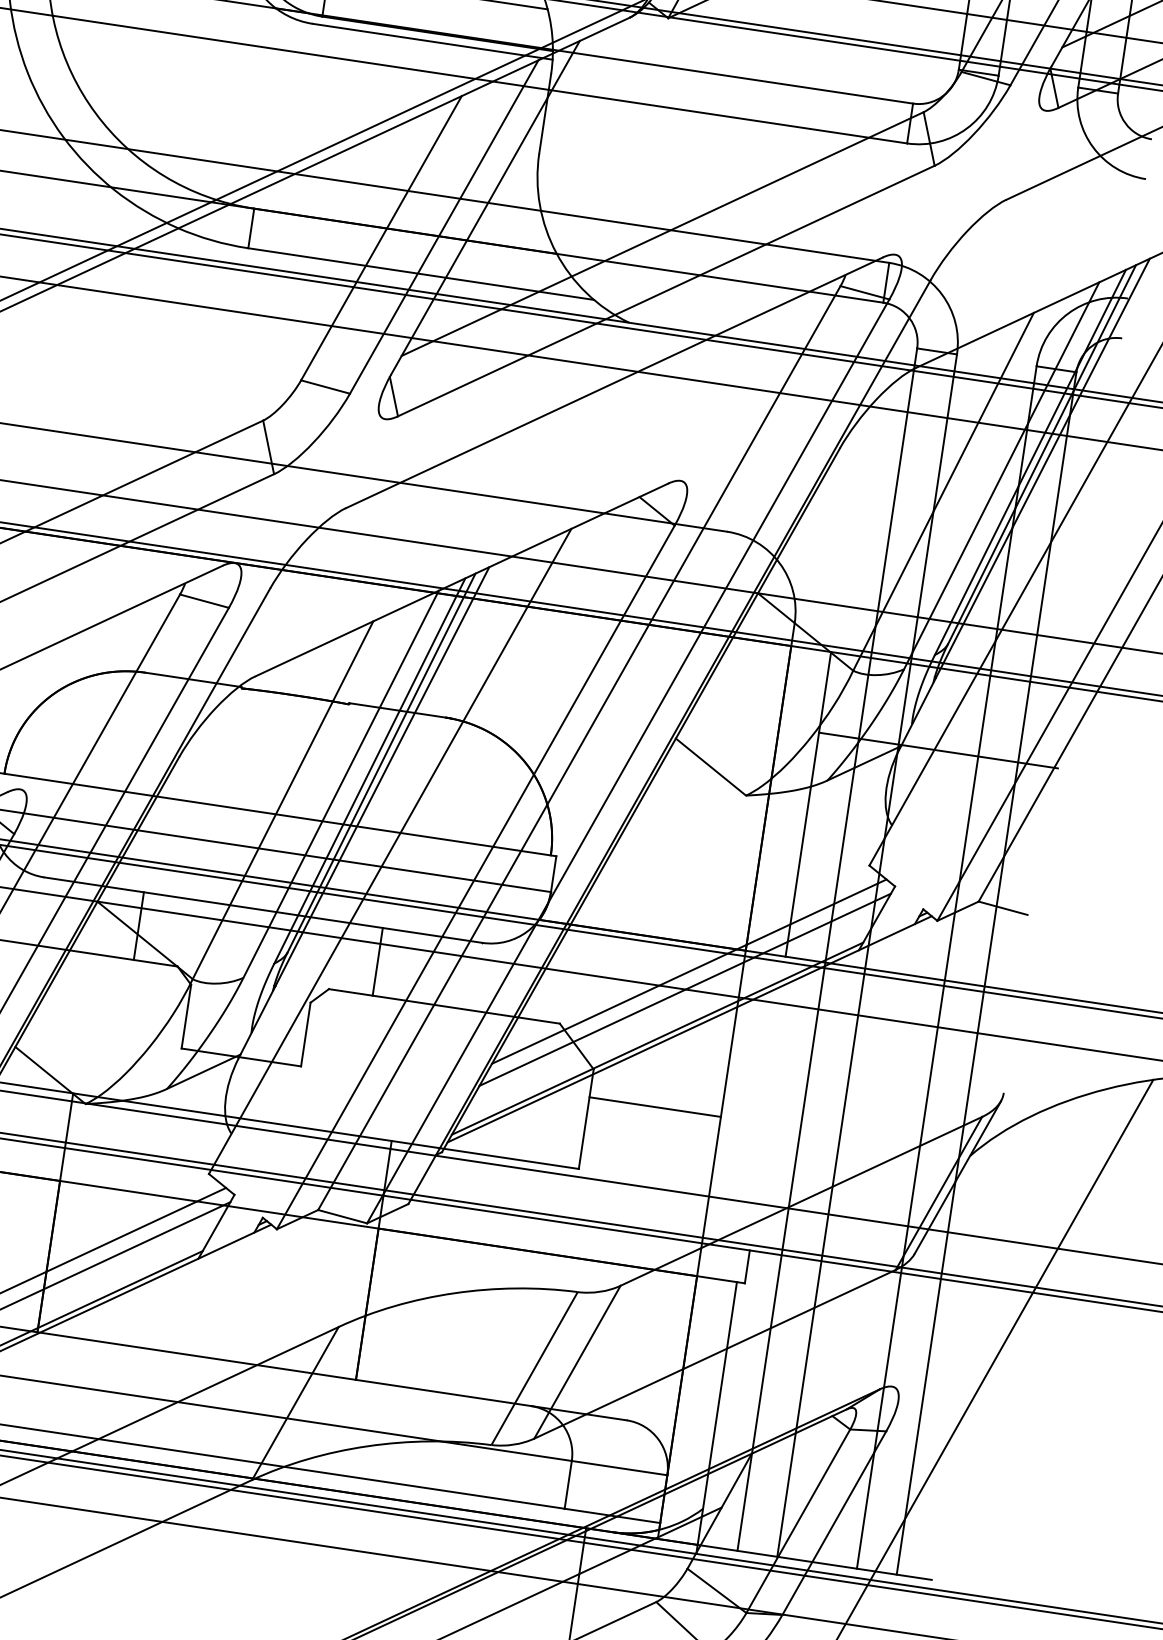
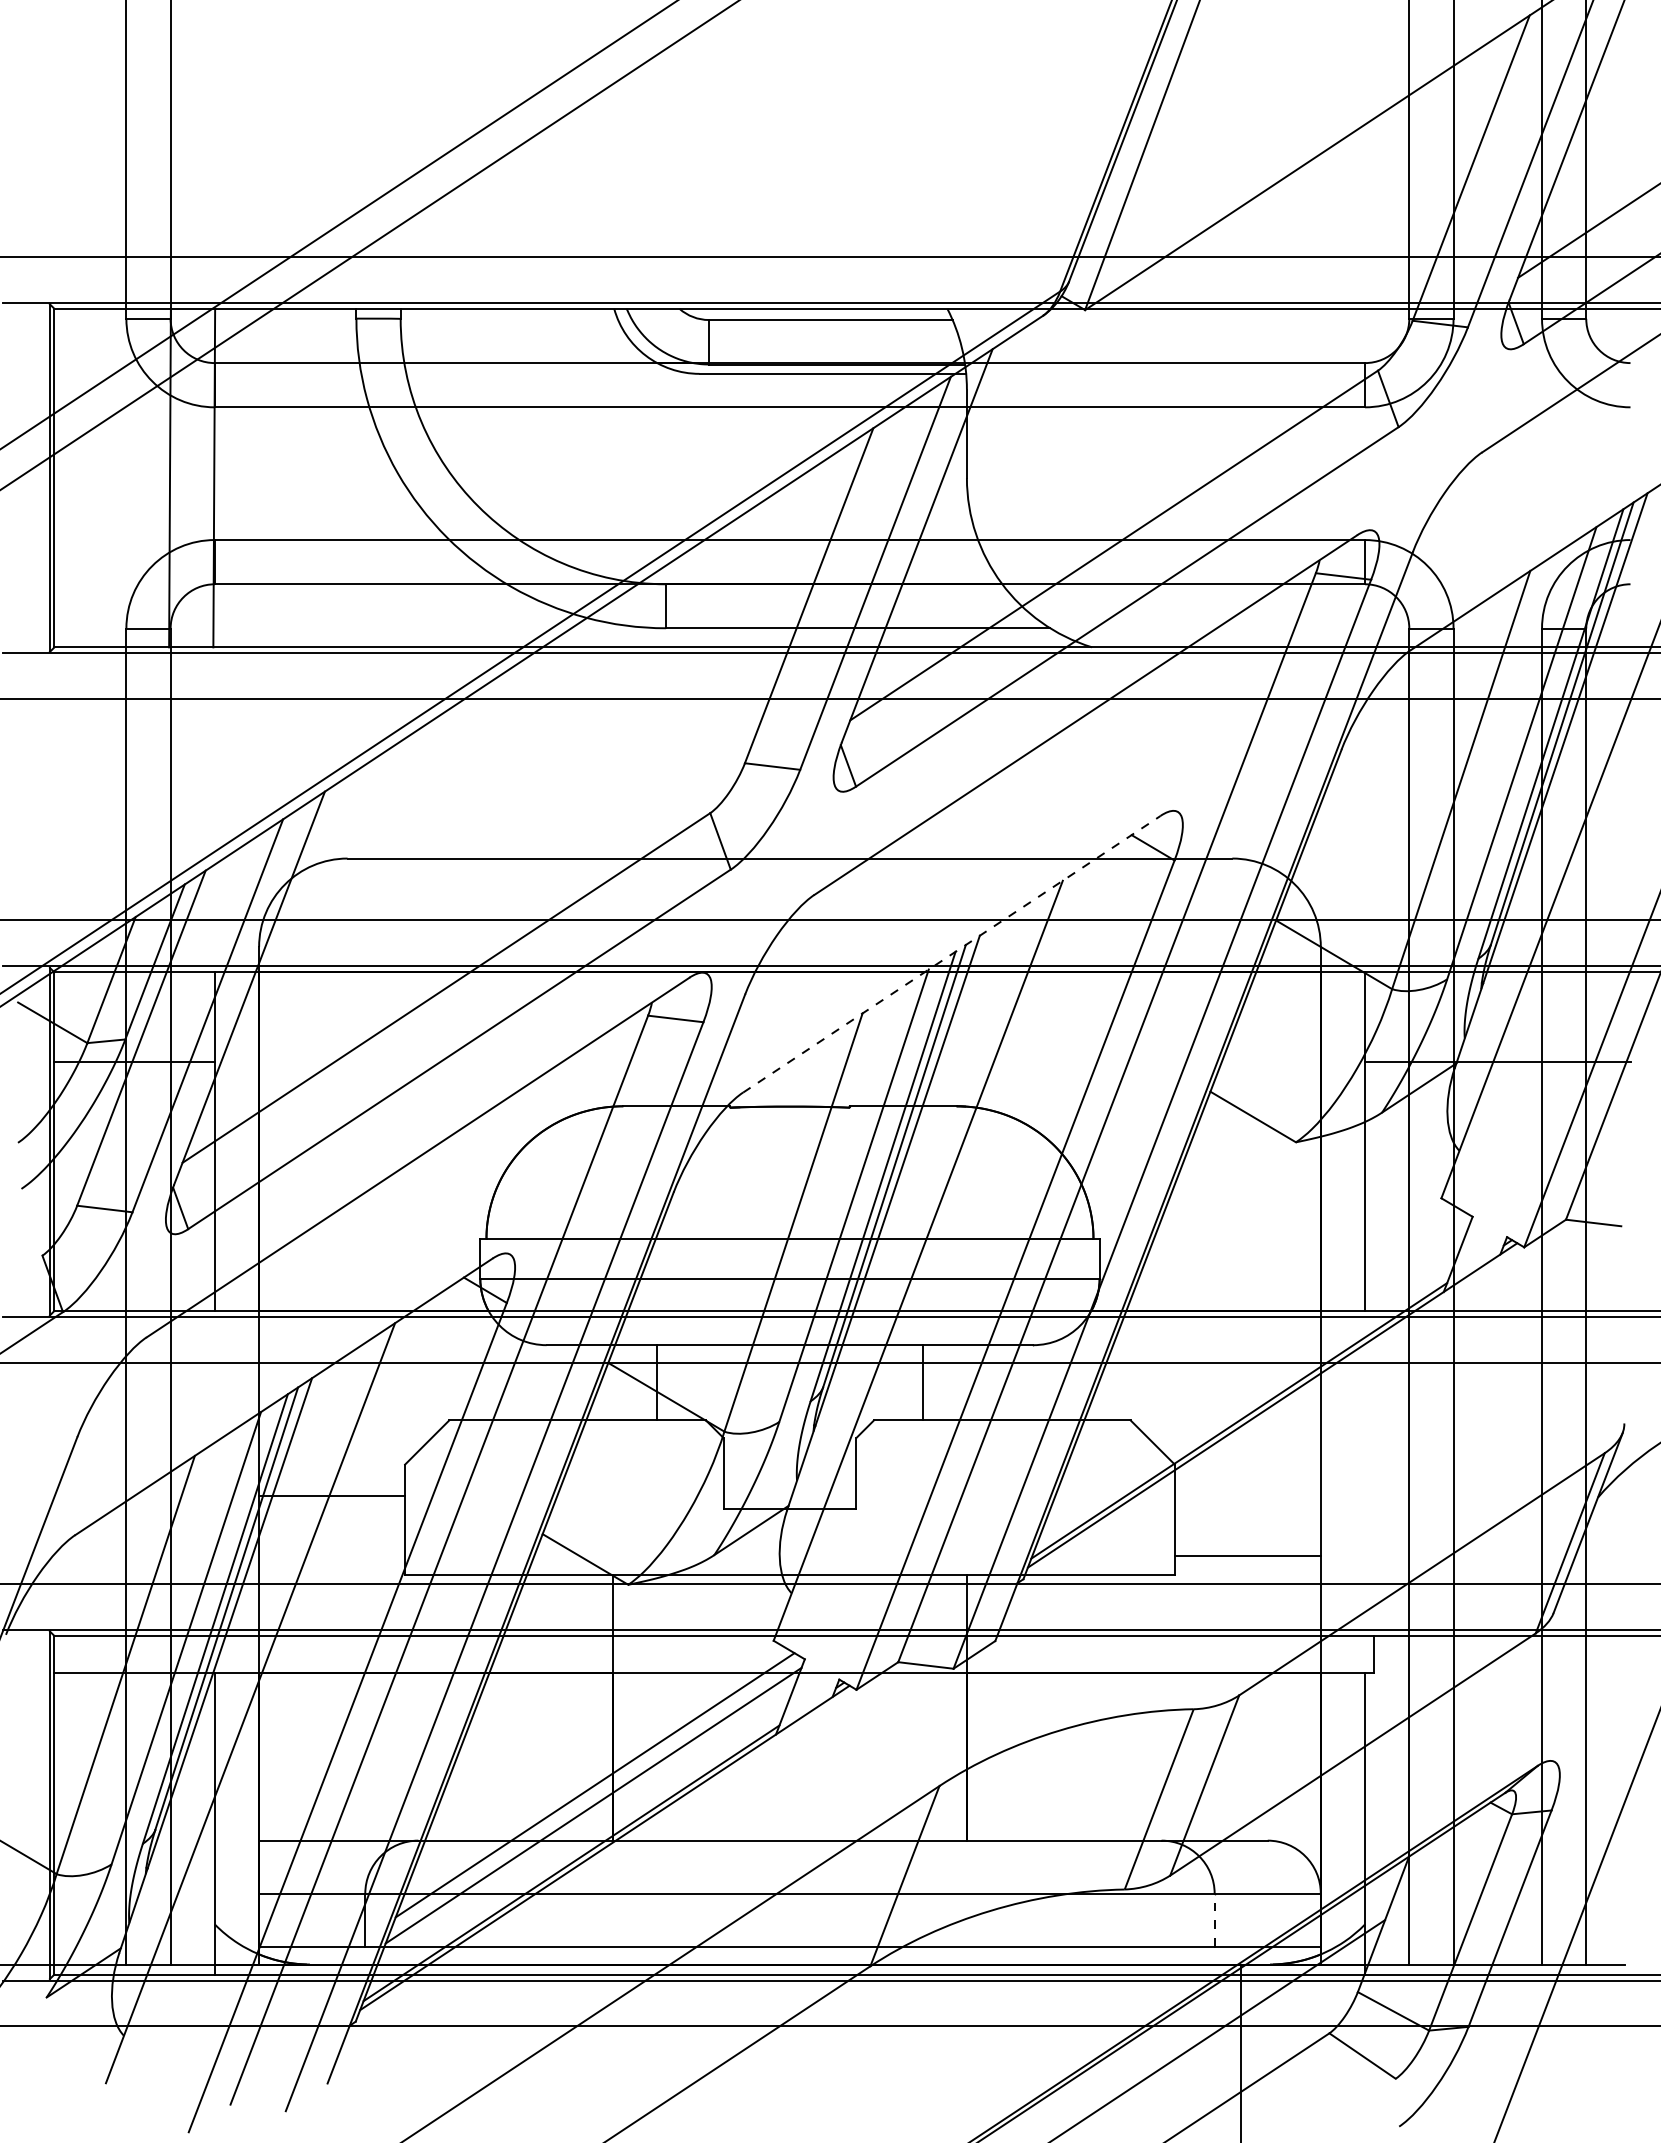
line: (462, 580) -> (952, 954), solid -> dashed
line: (689, 971) -> (1262, 1342), removed
line: (685, 989) -> (1261, 1362), removed
line: (654, 1106) -> (1247, 1555), moved
line: (568, 1485) -> (1214, 1920), solid -> dashed

